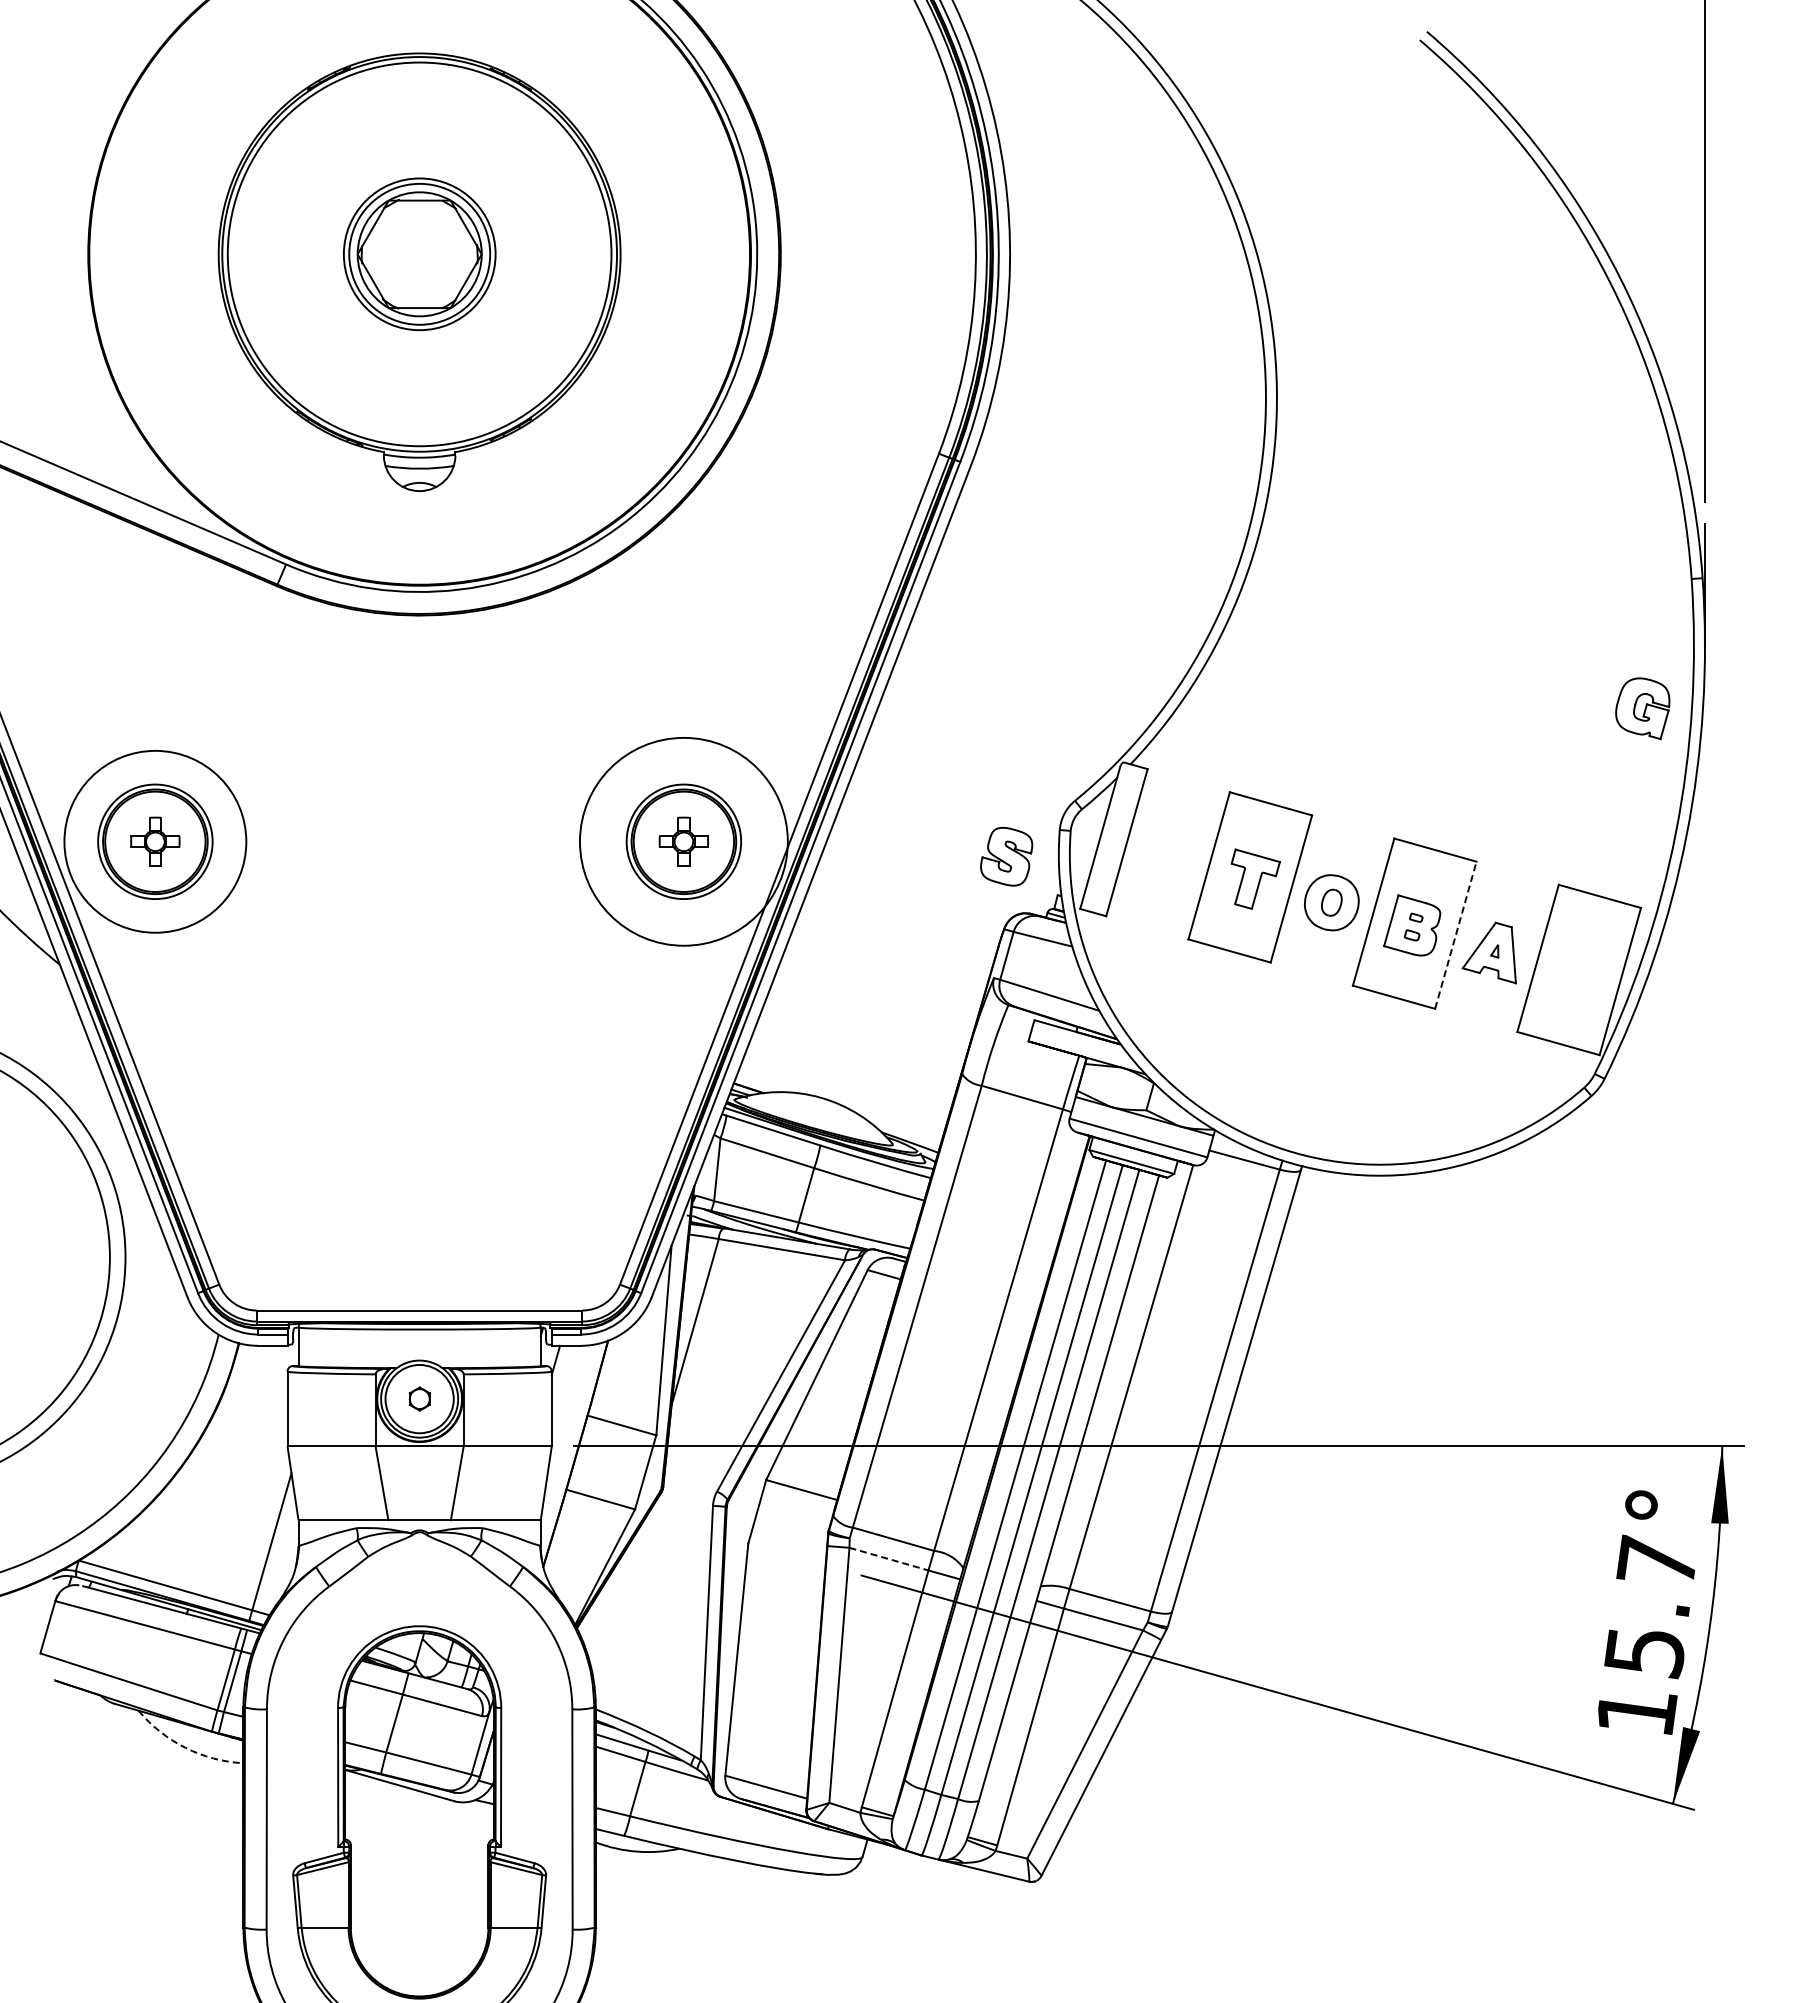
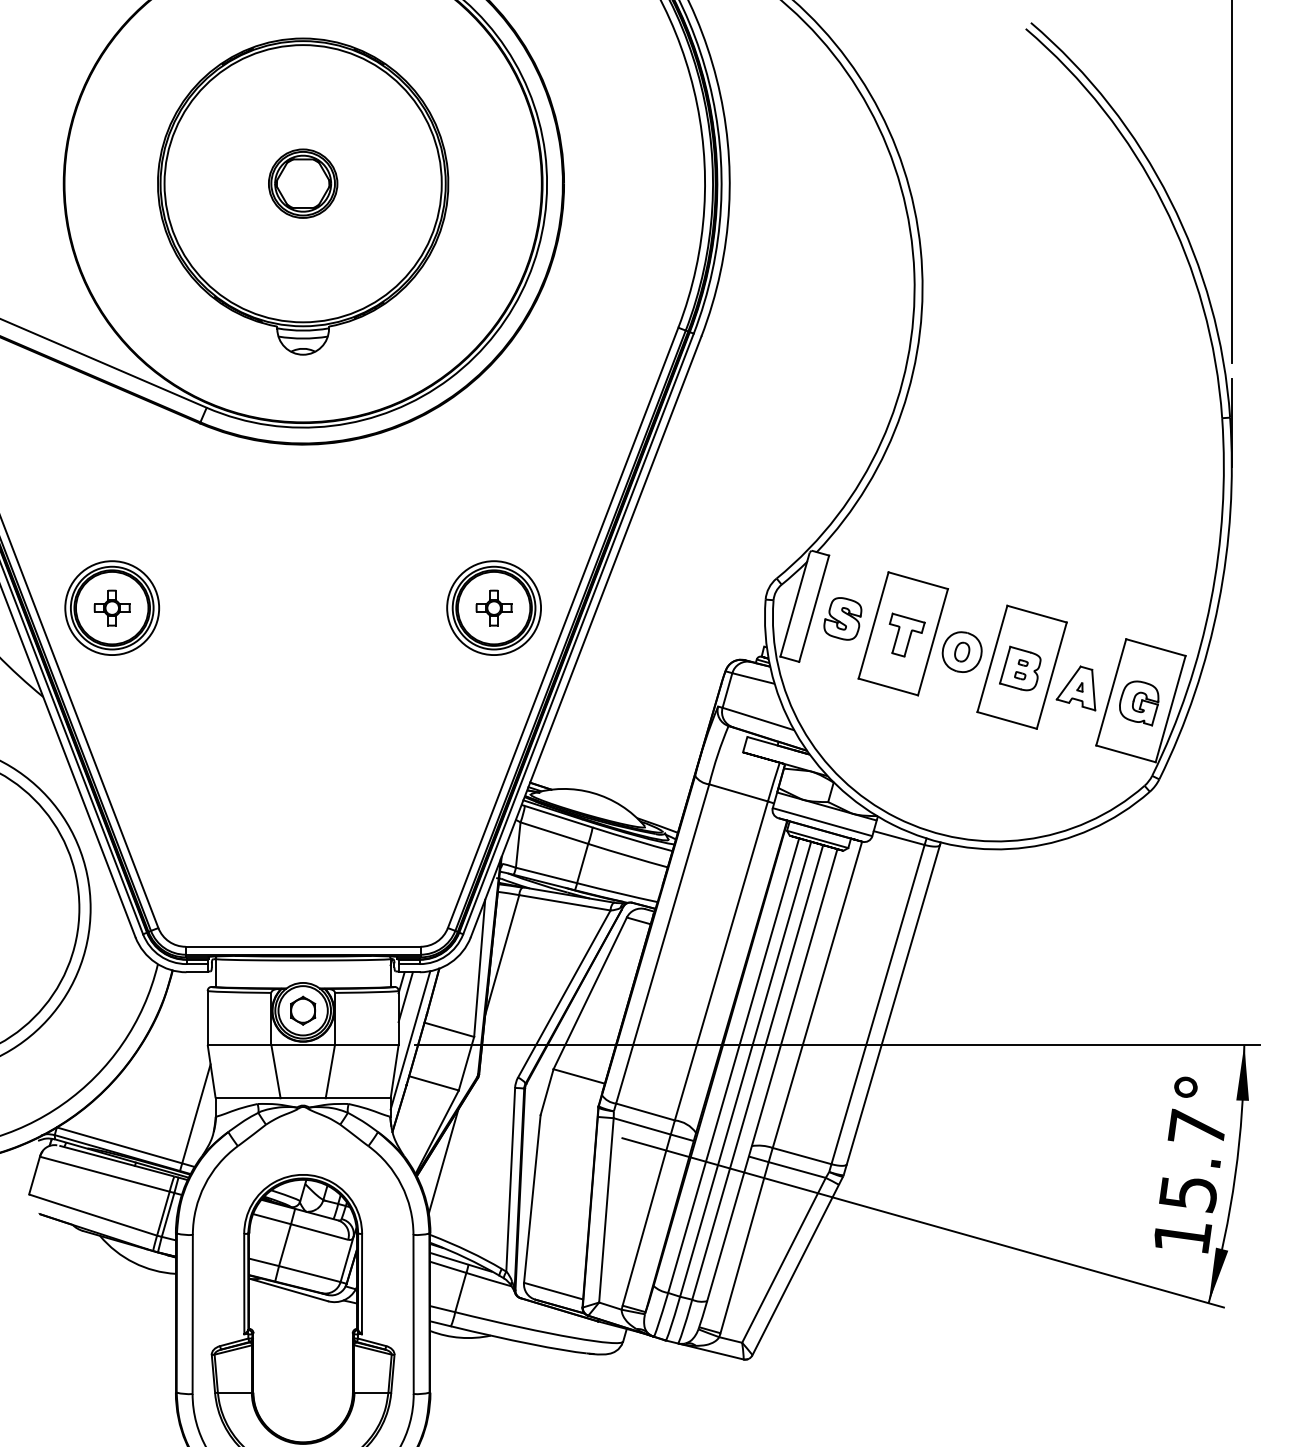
part: (419, 254) -> (303, 183), size x0.62
part: (1642, 708) -> (1138, 703), moved
circle: (155, 841) -> (112, 607), size x0.71
circle: (683, 841) -> (493, 607), size x0.62
part: (1006, 856) -> (842, 618), moved
line: (1456, 934) -> (1052, 675), dashed -> solid
line: (561, 1379) -> (405, 996), added
part: (419, 1398) -> (303, 1010), size x1.67
line: (567, 1439) -> (409, 1039), added
line: (889, 1559) -> (642, 1126), dashed -> solid
line: (613, 1607) -> (443, 1161), added
arc: (185, 1747) -> (133, 1262), dashed -> solid

